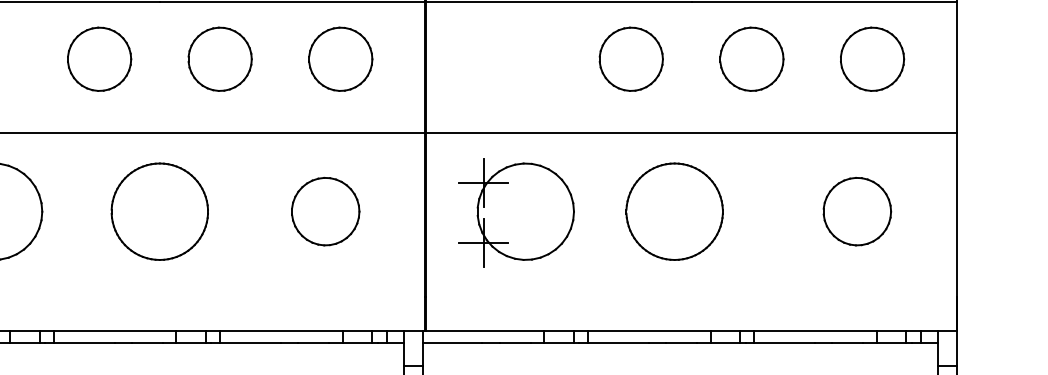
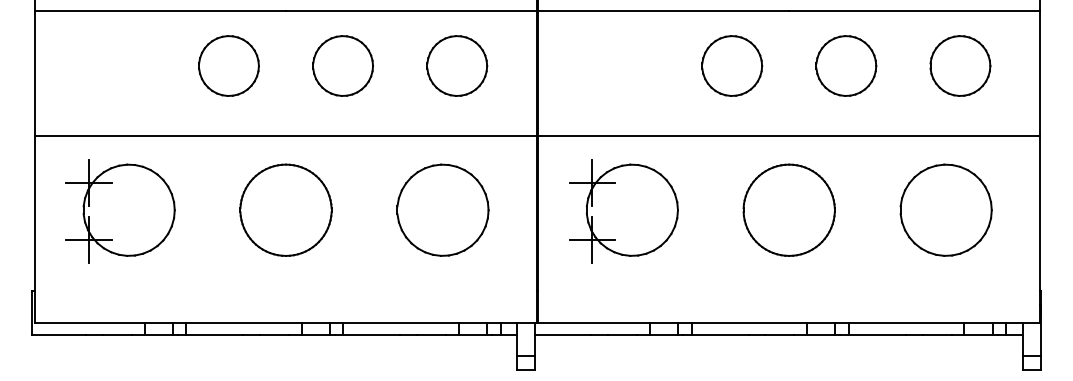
part: (325, 210) -> (442, 209), size x1.43
part: (673, 210) -> (788, 209), moved
part: (856, 210) -> (945, 209), size x1.43

